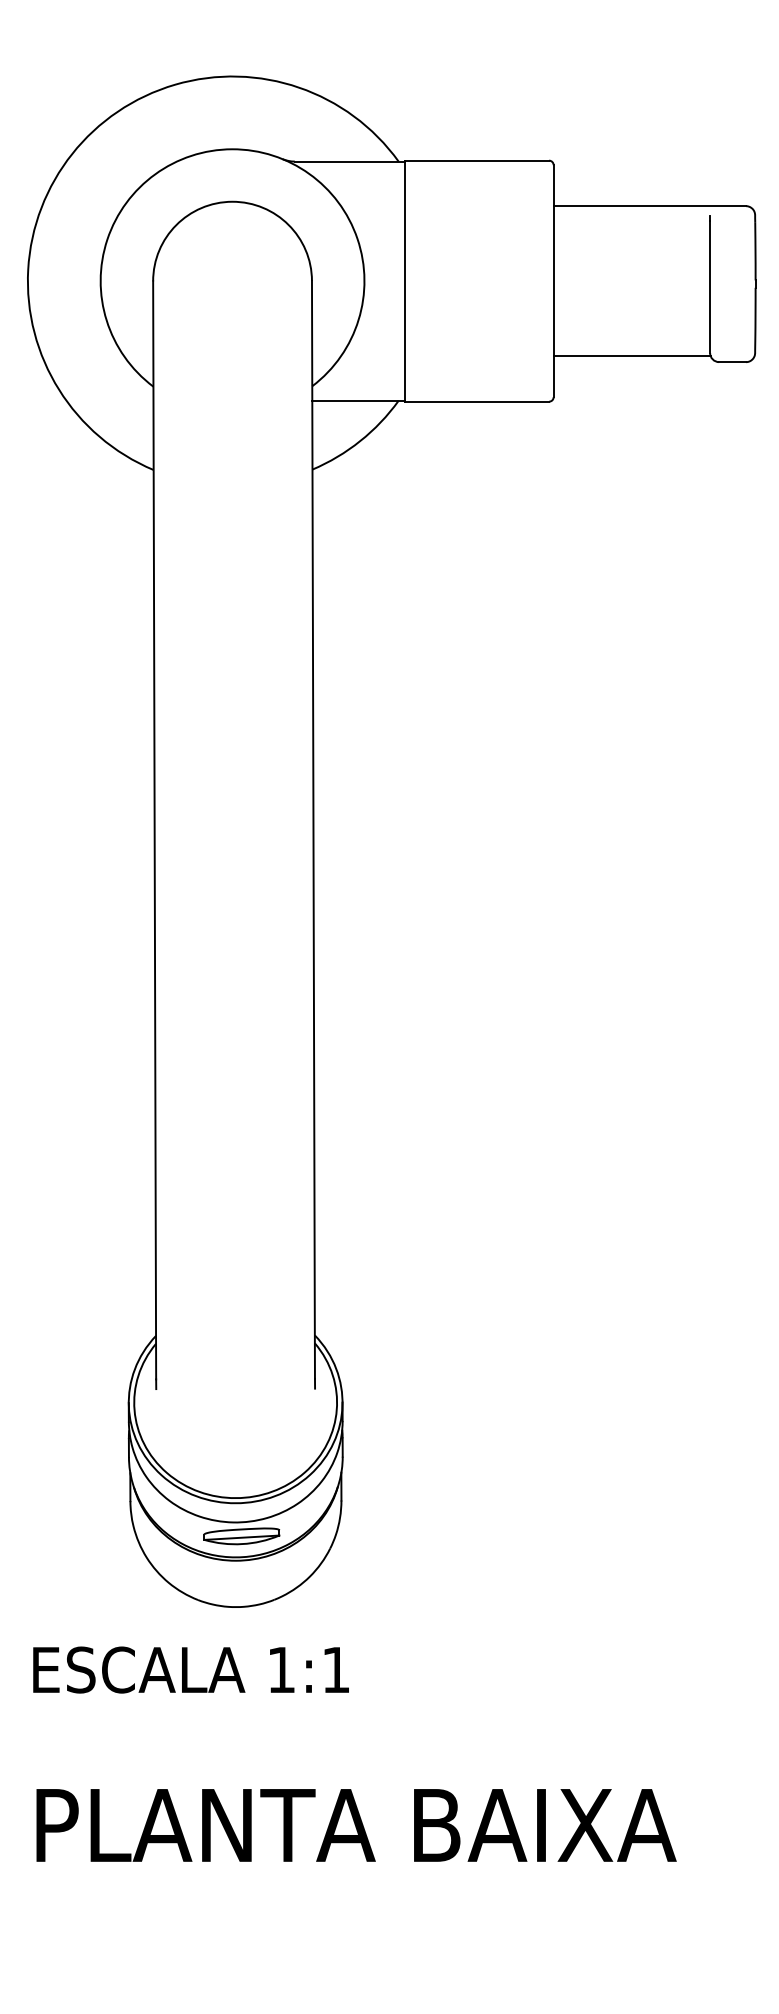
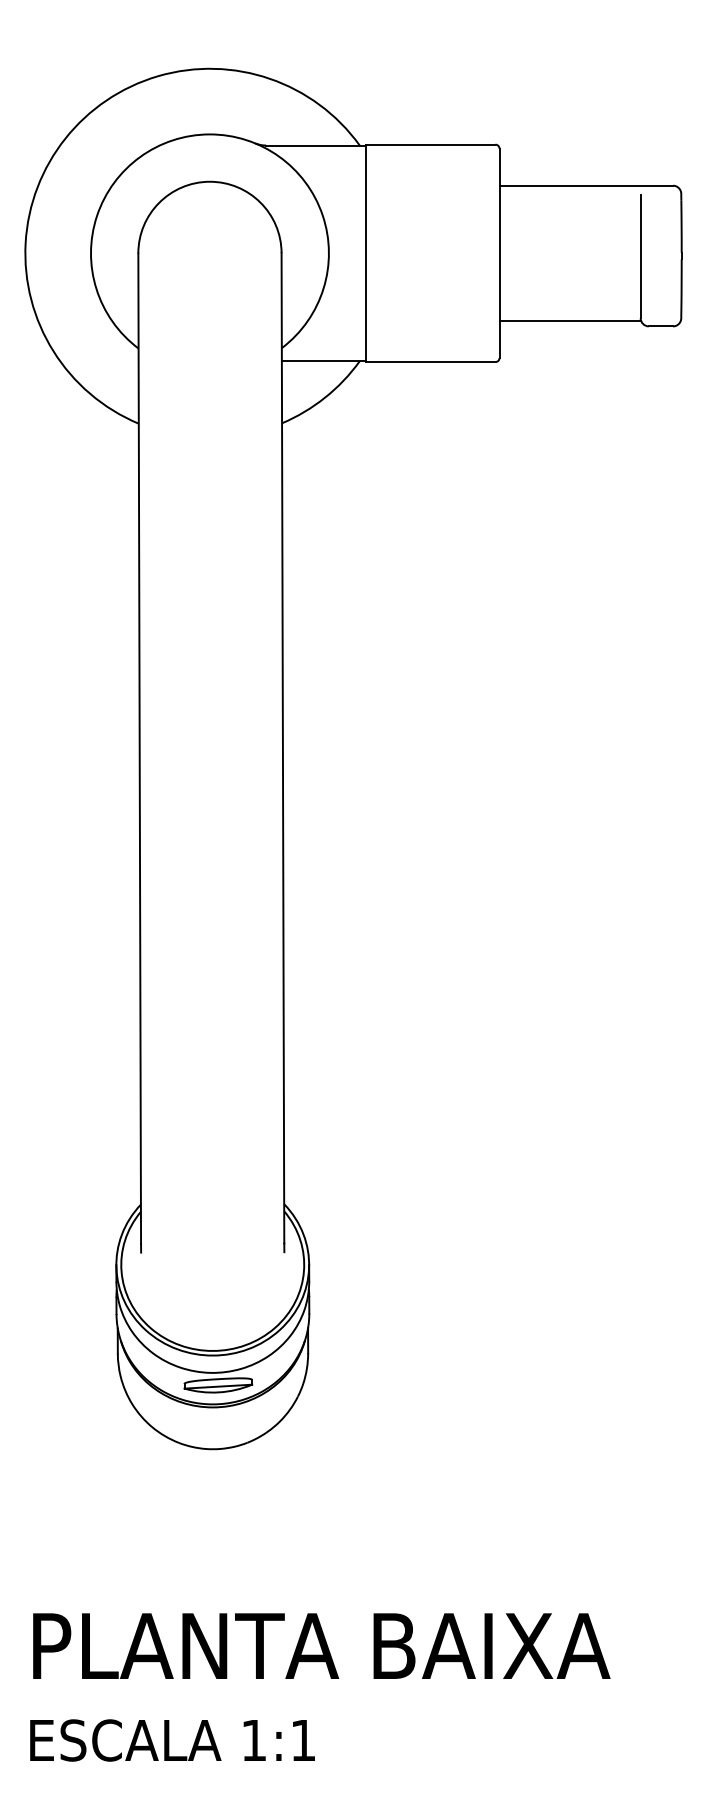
text: (190, 1669) -> (172, 1740), moved

